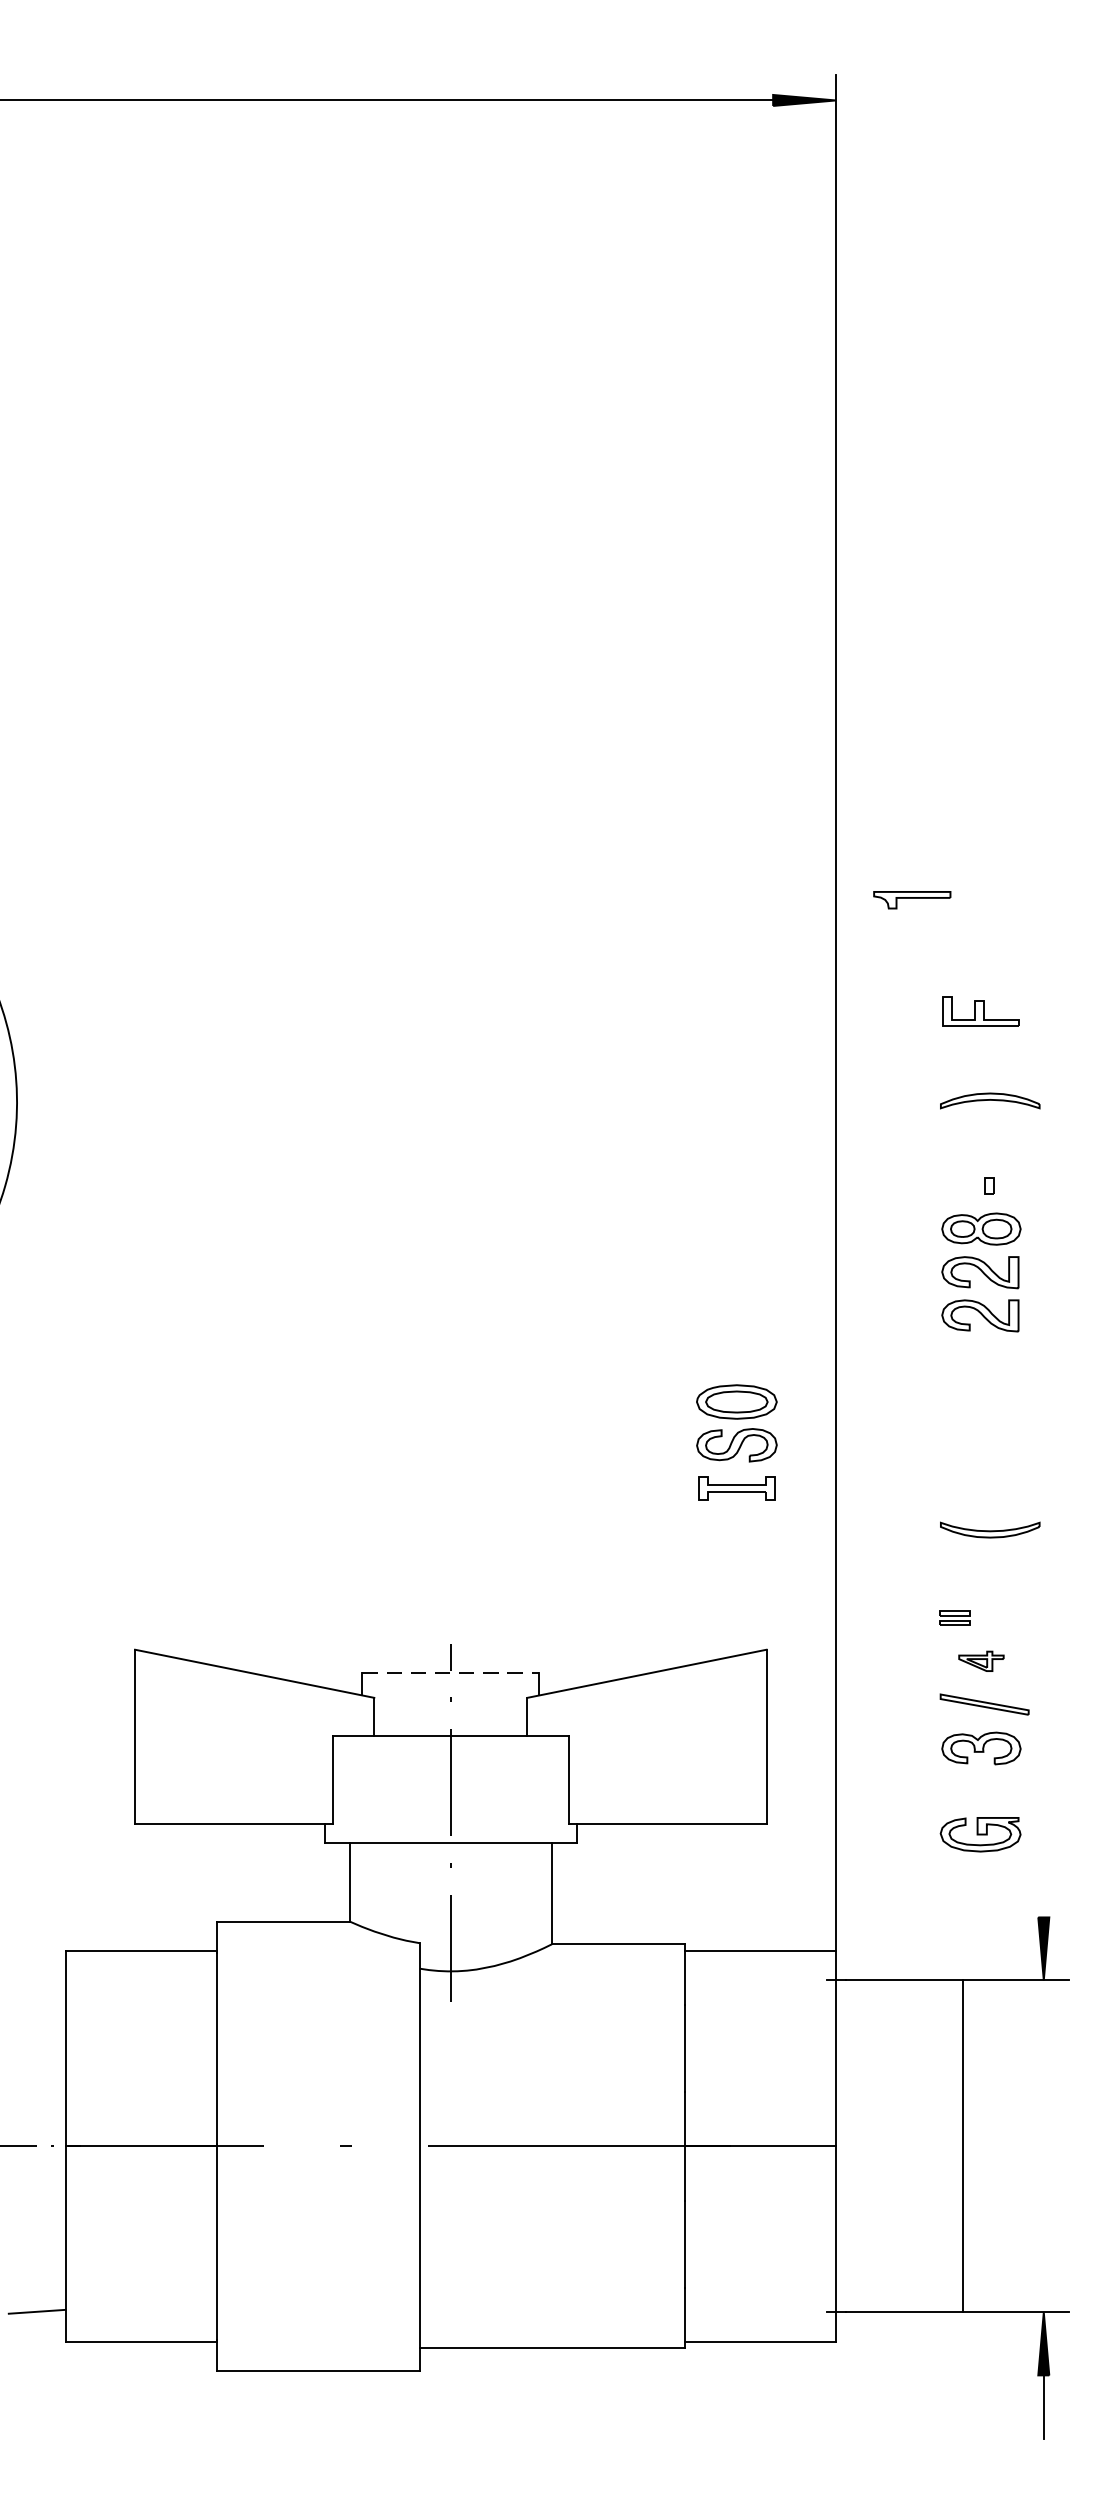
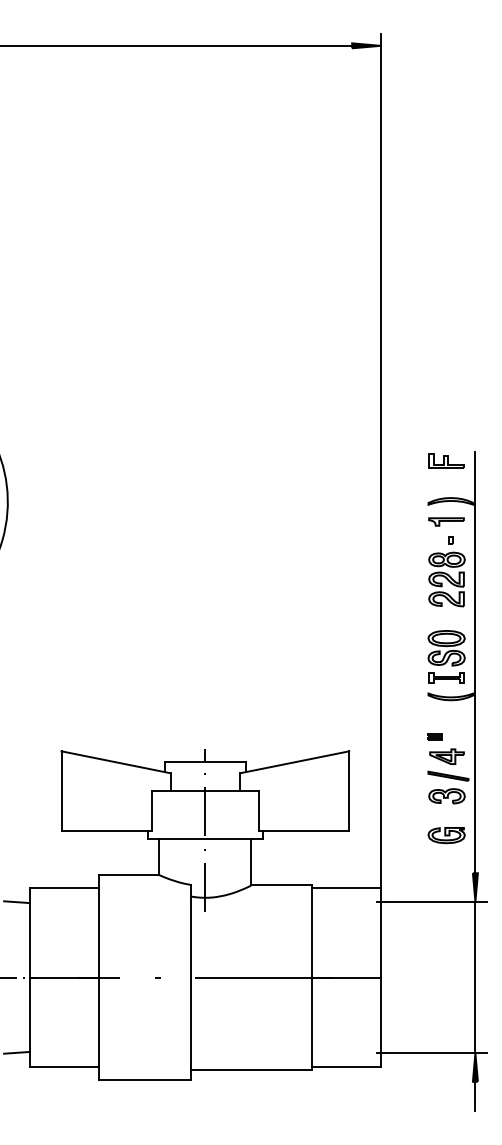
part: (912, 899) -> (446, 521), moved
part: (736, 1441) -> (446, 656), moved
line: (1044, 1454) -> (475, 662), added
part: (980, 1661) -> (446, 756), size x1.67
line: (451, 1674) -> (205, 762), dashed -> solid
line: (36, 1981) -> (16, 902), added
line: (962, 2146) -> (475, 977), moved

